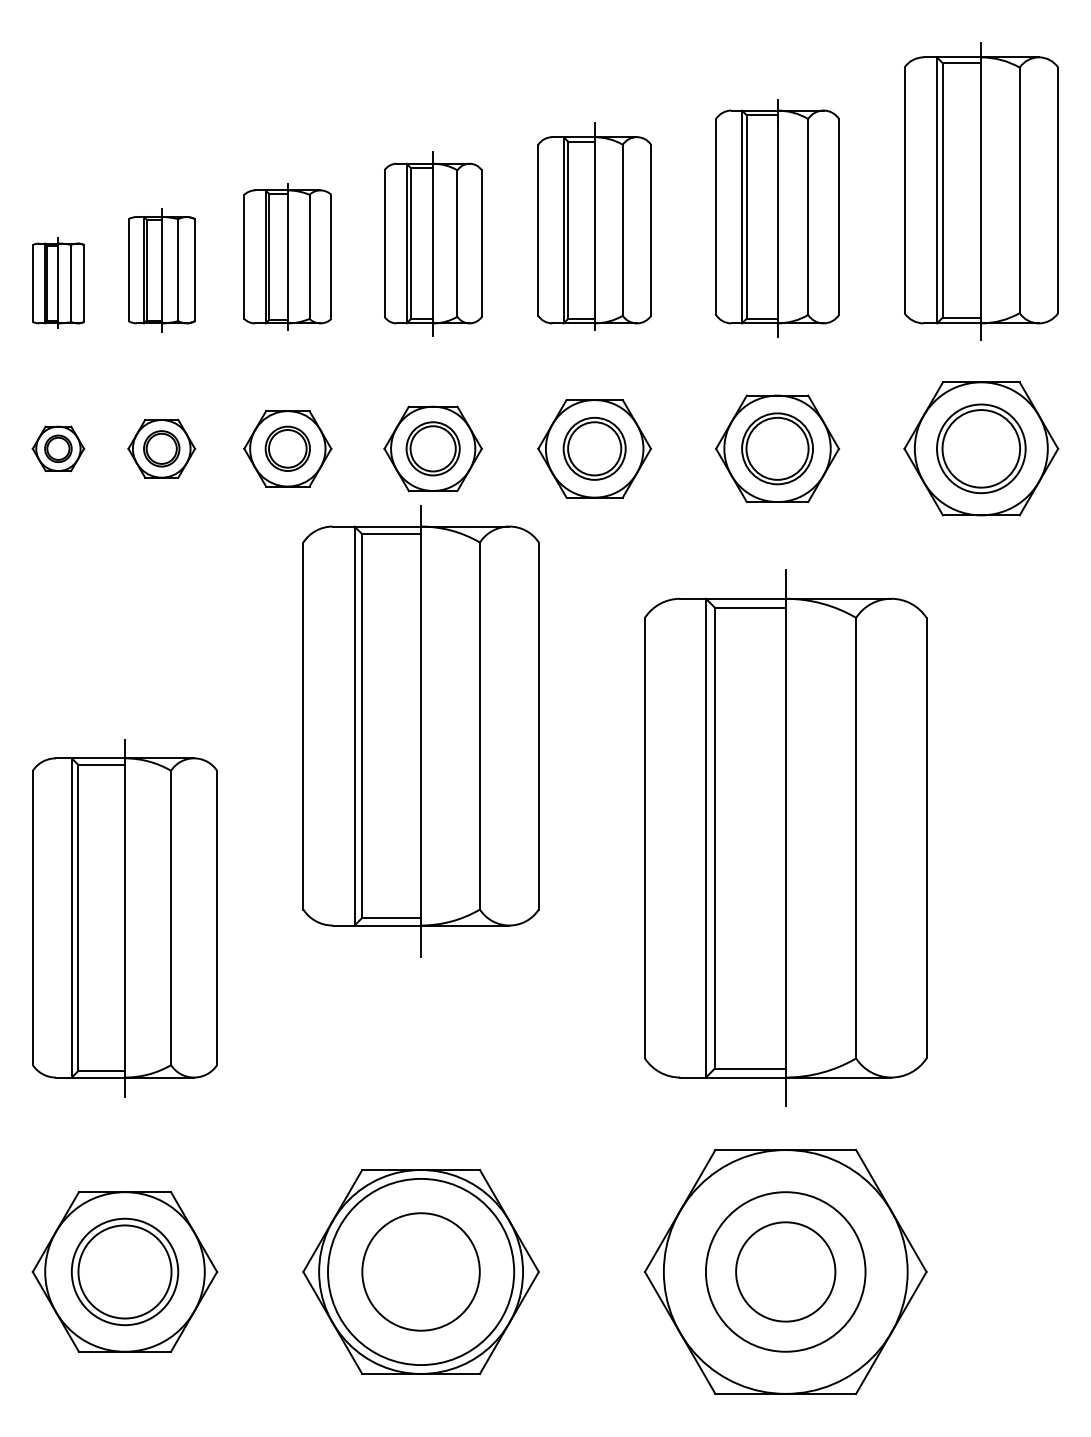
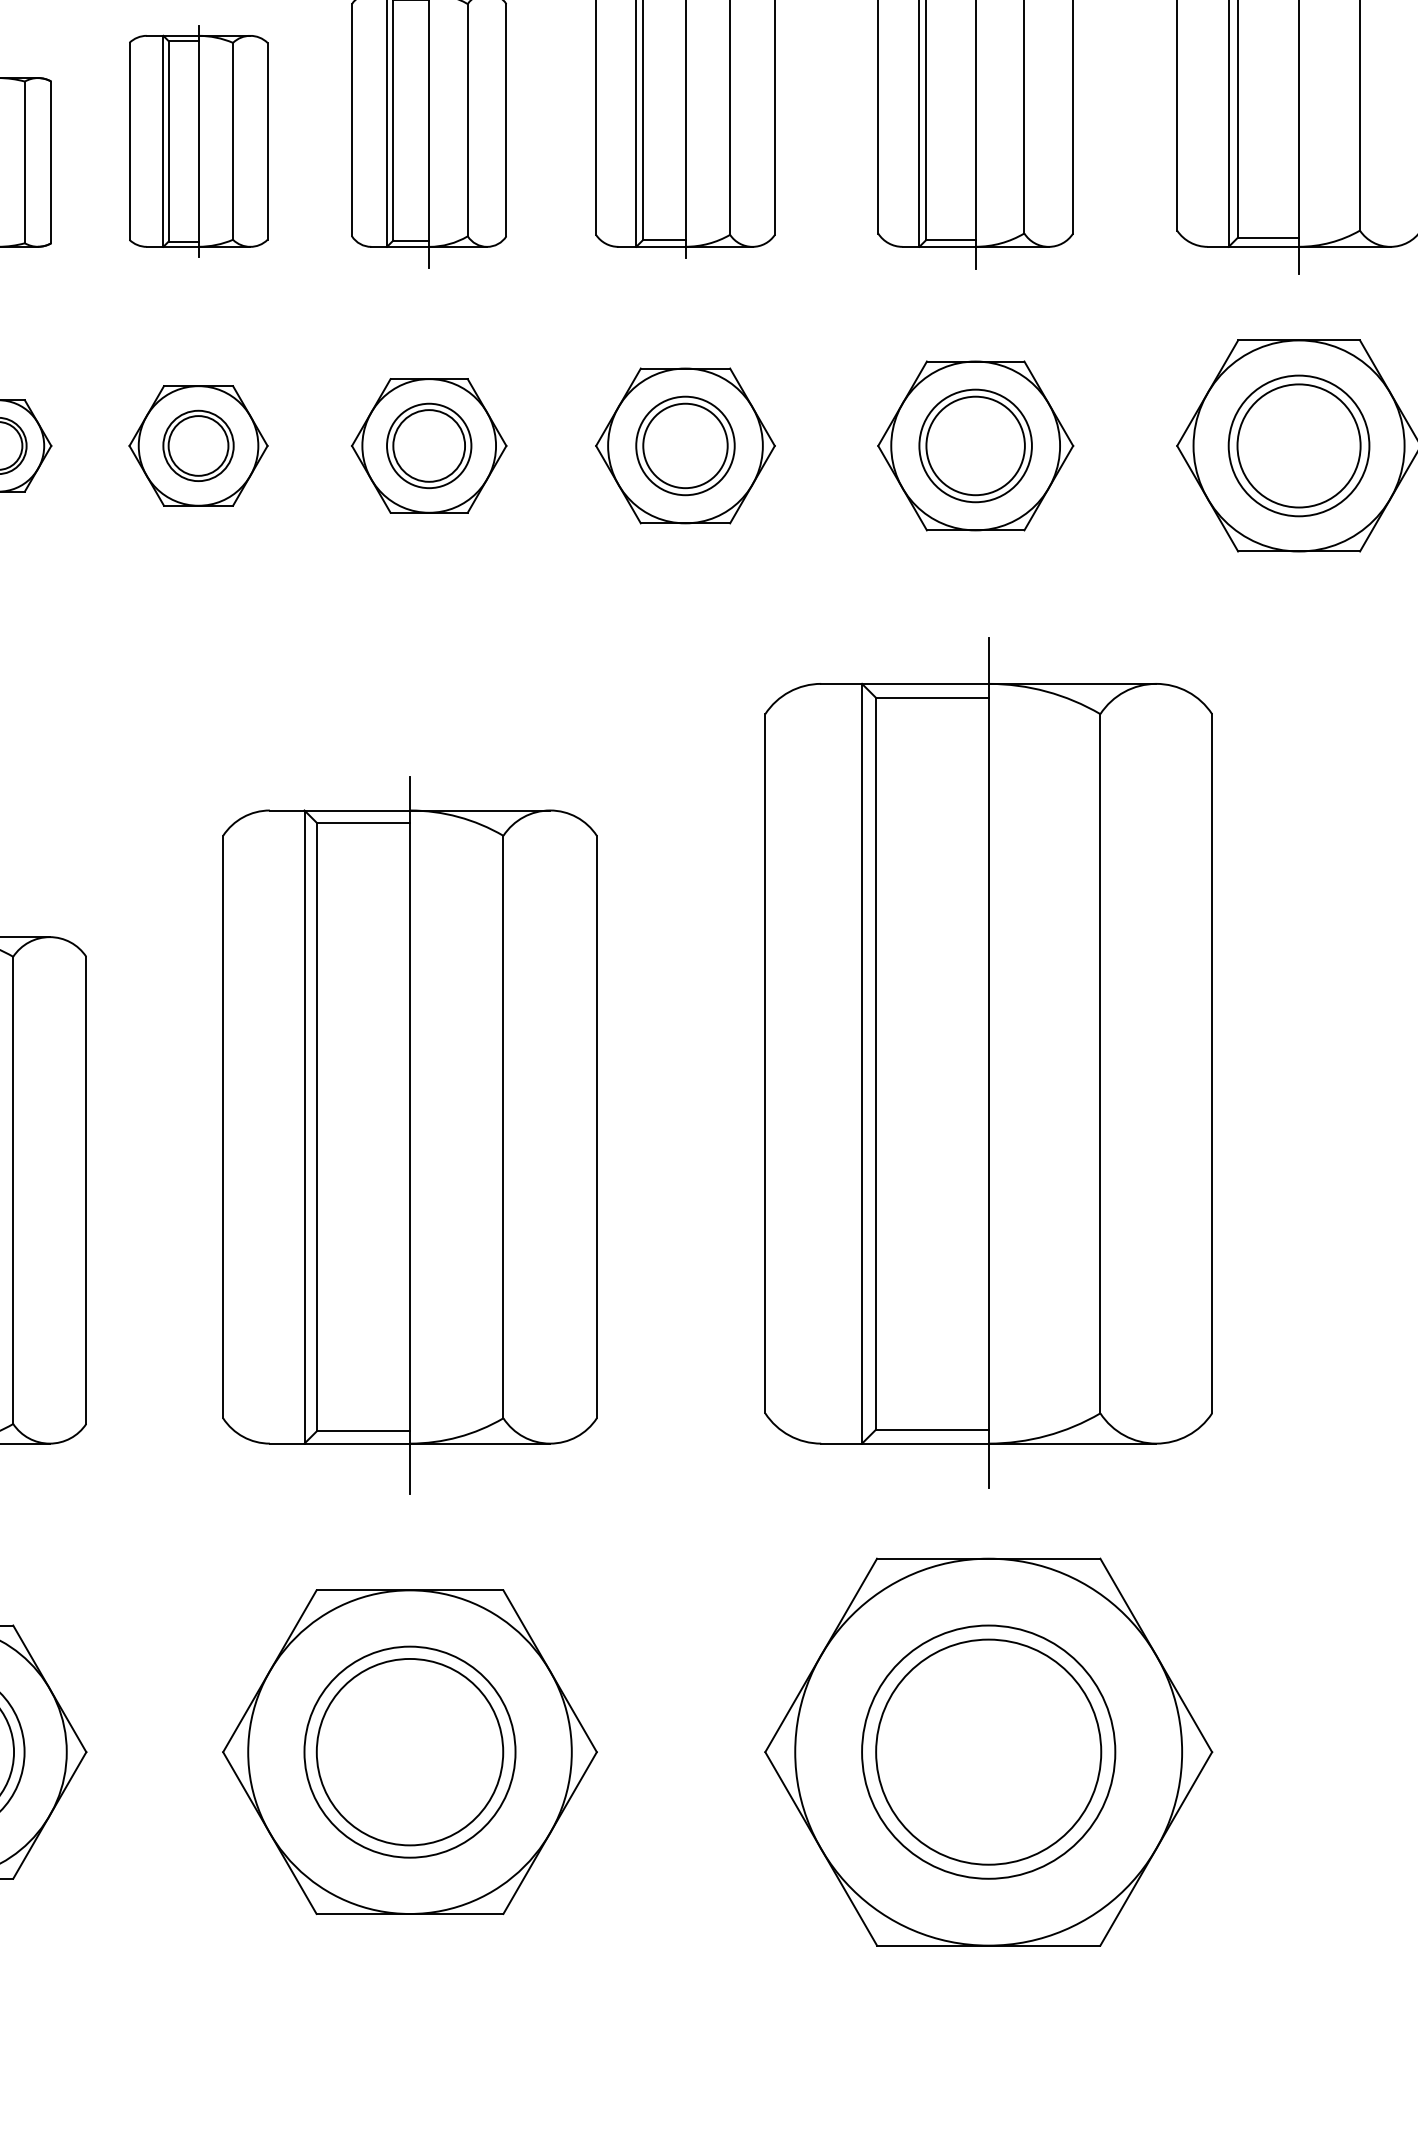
part: (420, 731) -> (409, 1135), moved
circle: (420, 1271) -> (409, 1751), size x0.71
circle: (785, 1271) -> (988, 1751), size x1.43

